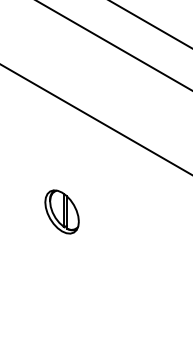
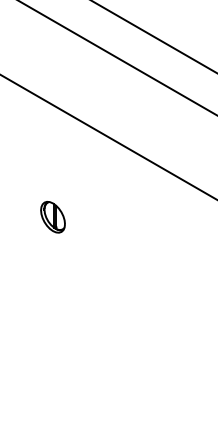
part: (61, 212) -> (52, 217), size x0.71

